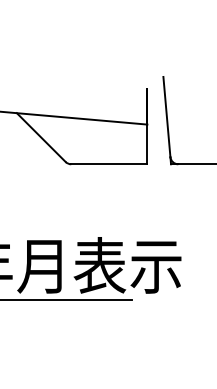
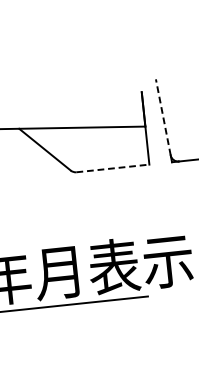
line: (166, 116) -> (162, 116), solid -> dashed
line: (109, 164) -> (113, 168), solid -> dashed

